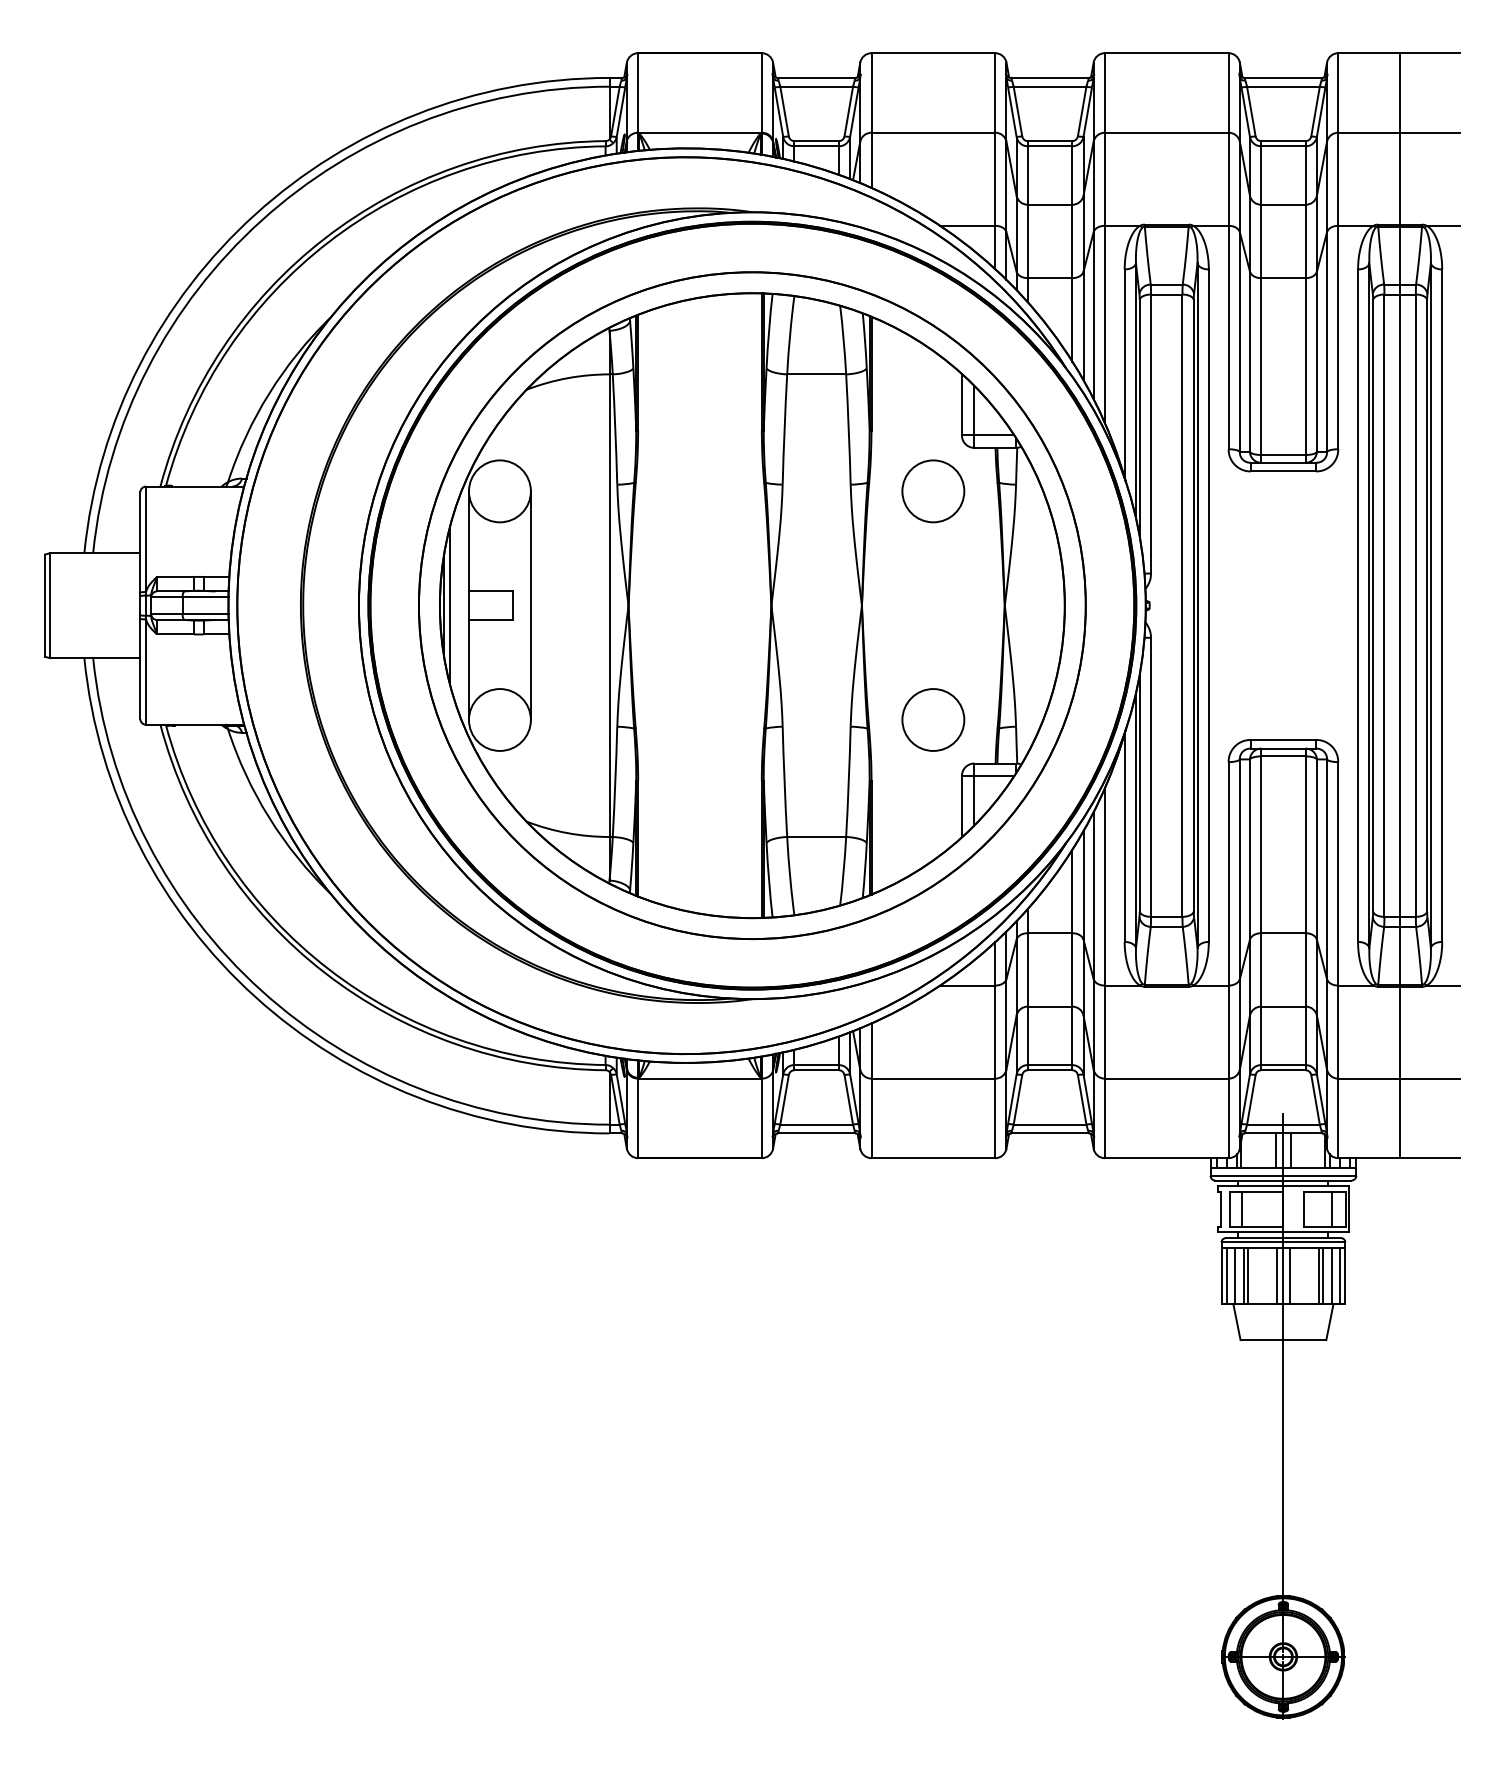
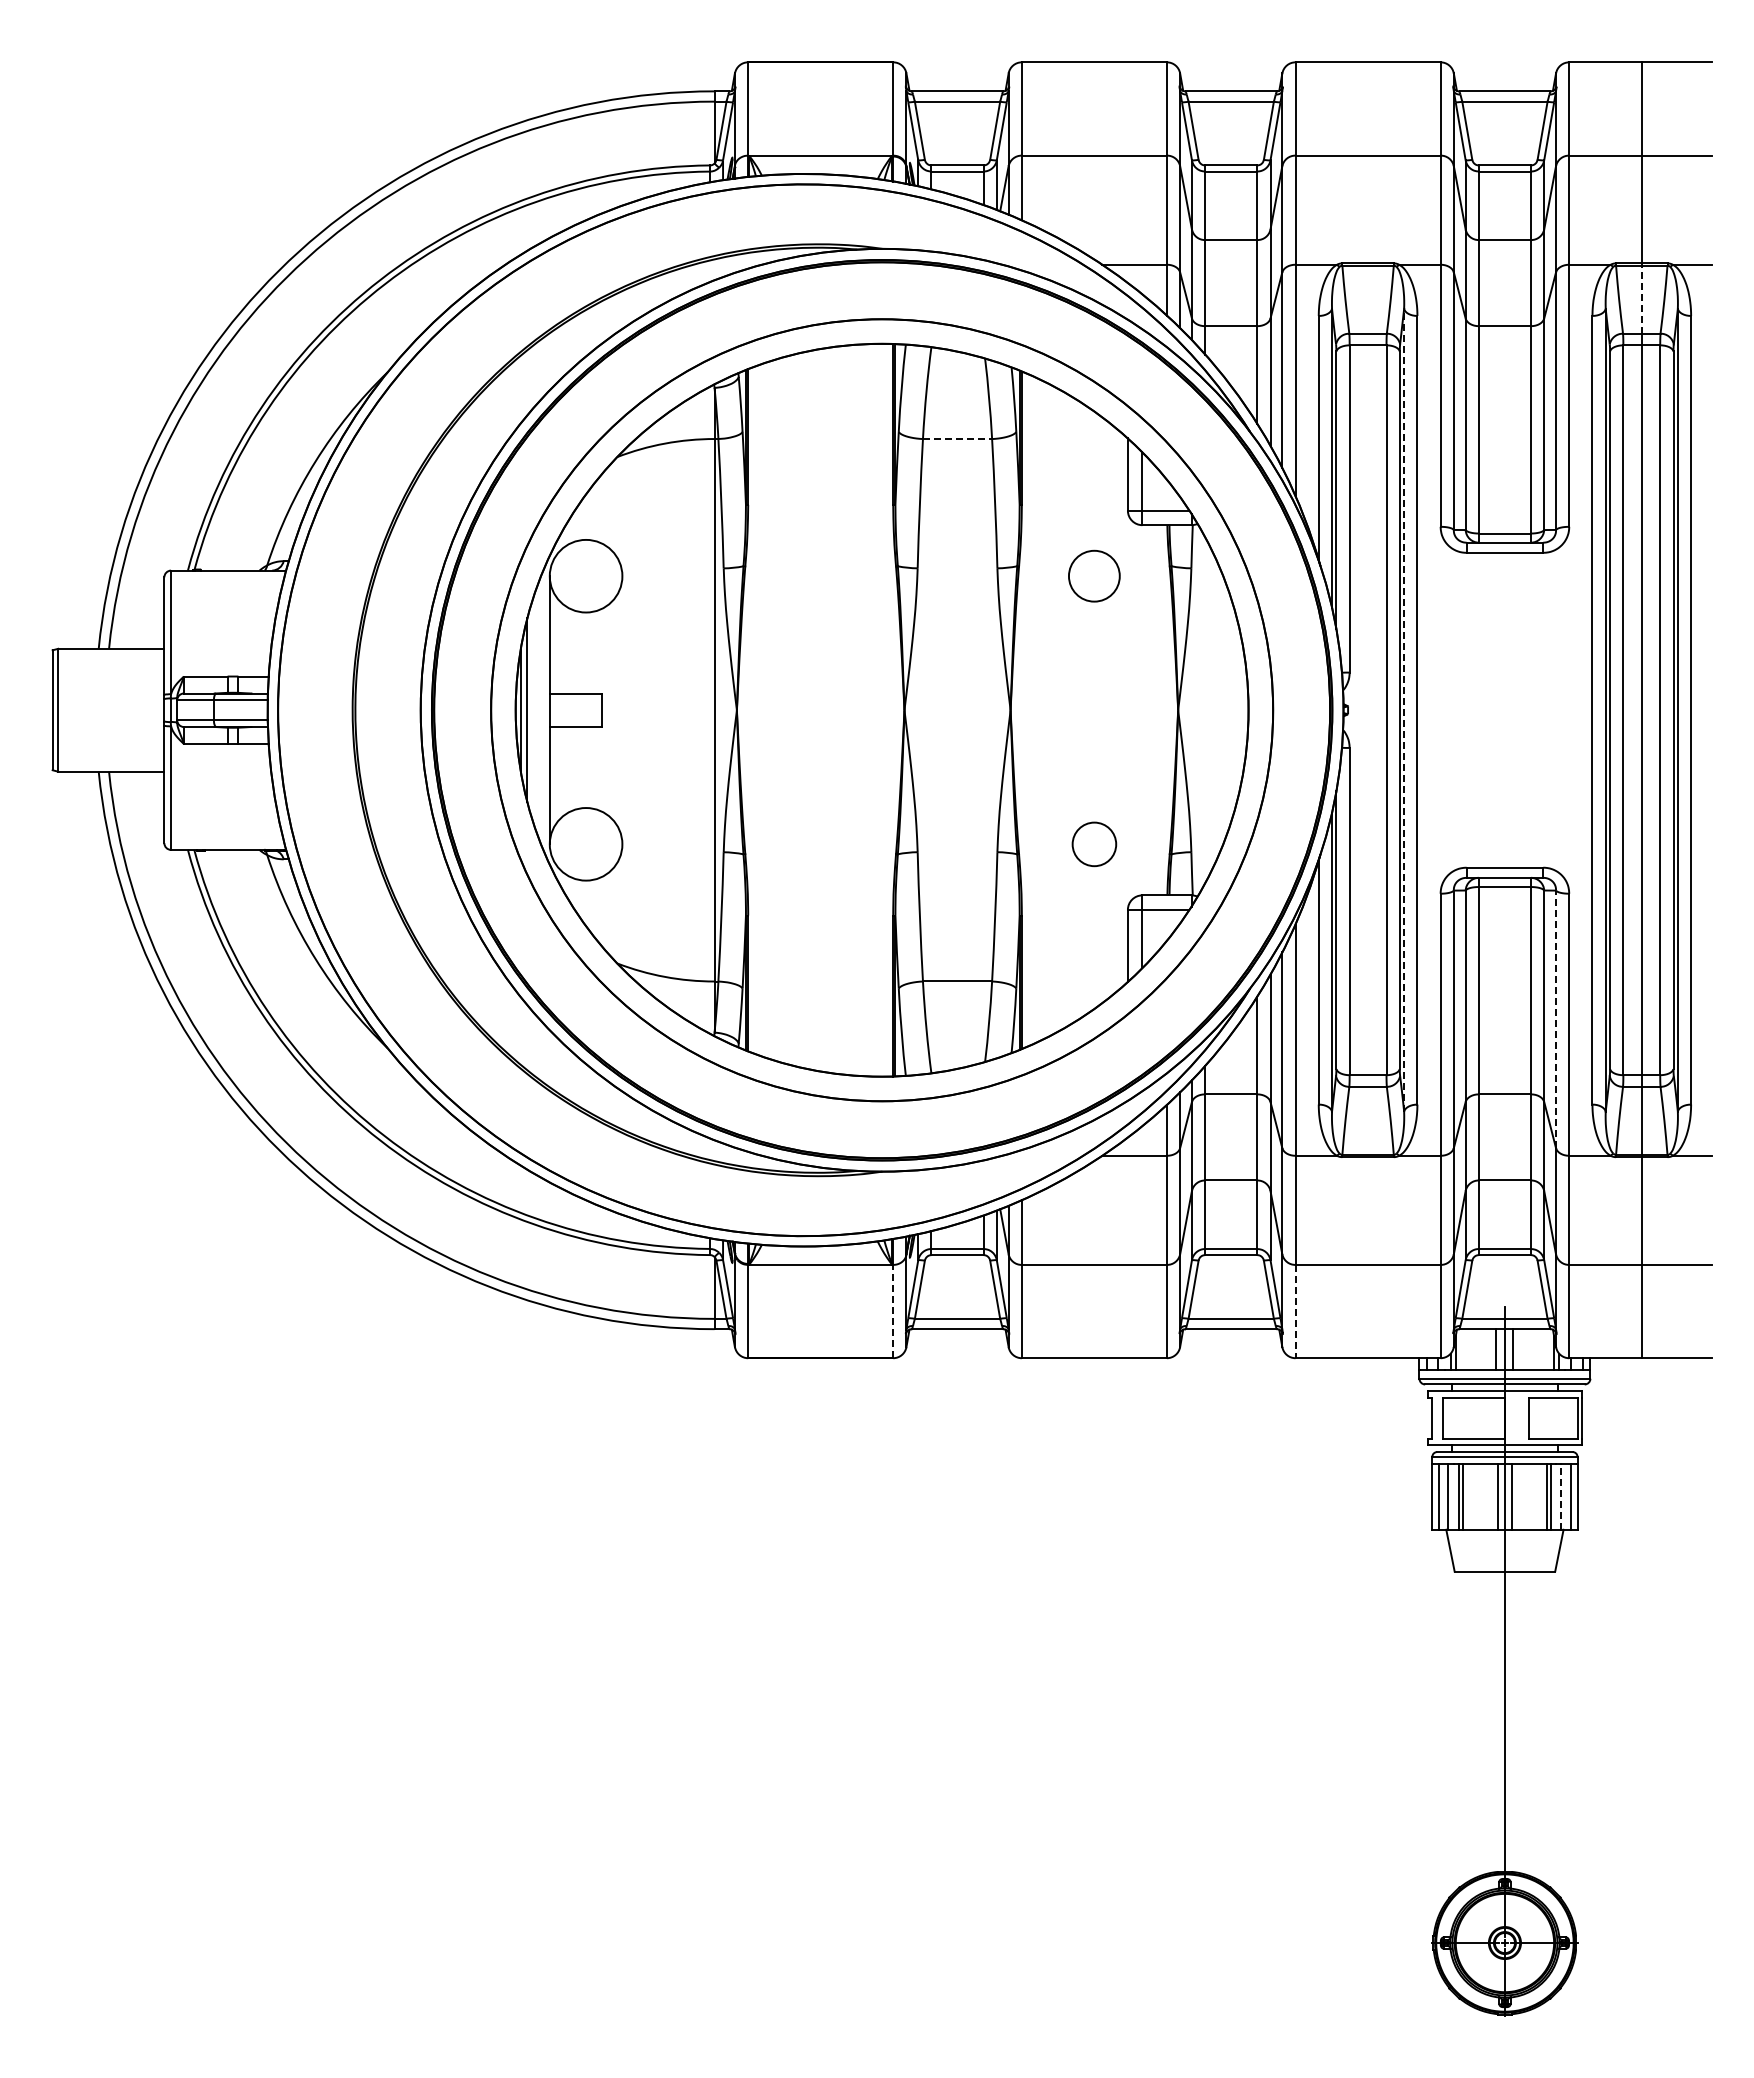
line: (1399, 255) -> (1641, 299), solid -> dashed
line: (816, 374) -> (957, 439), solid -> dashed
circle: (933, 490) -> (1094, 575), size x0.7
line: (530, 605) -> (622, 710), removed
line: (1197, 605) -> (1404, 709), solid -> dashed
circle: (933, 720) -> (1094, 844), size x0.6
line: (1327, 869) -> (1556, 1019), solid -> dashed
line: (762, 1118) -> (893, 1311), solid -> dashed
line: (1104, 1118) -> (1295, 1311), solid -> dashed
line: (1242, 1208) -> (1456, 1417), removed
line: (1331, 1208) -> (1561, 1417), removed
line: (1331, 1276) -> (1561, 1496), solid -> dashed

